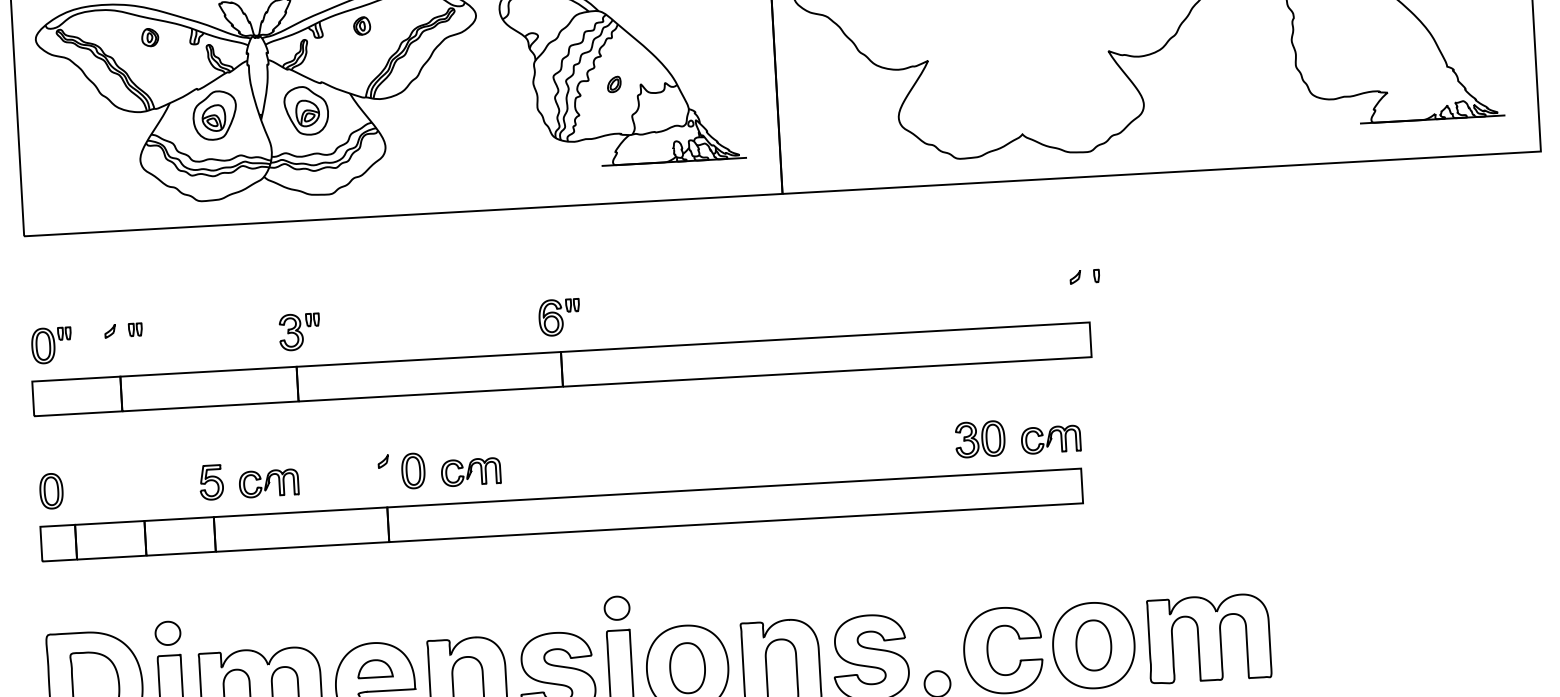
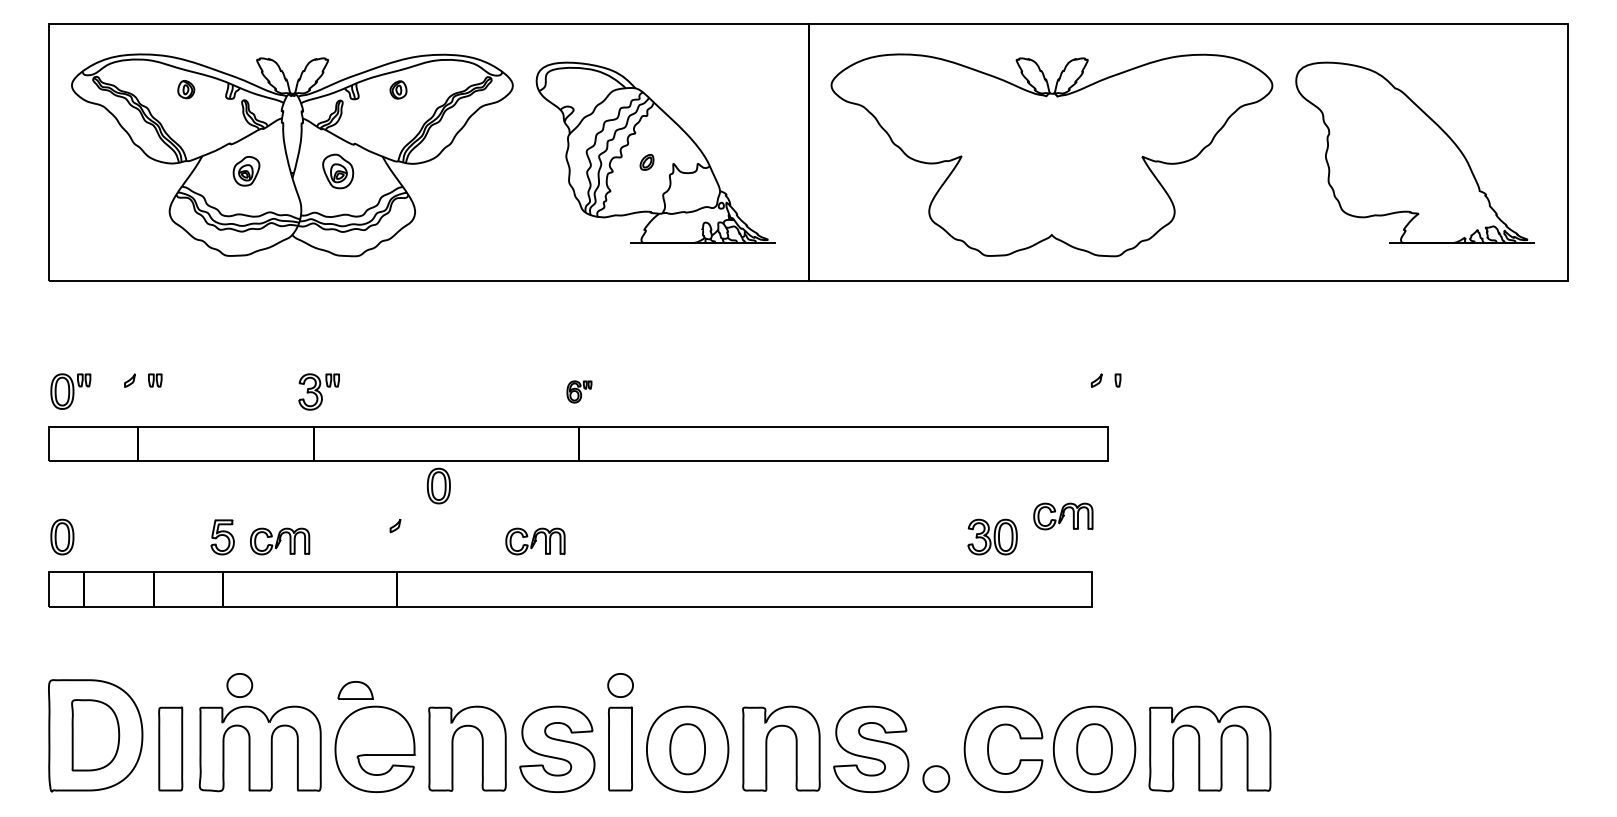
part: (305, 110) -> (337, 171), size x0.7
part: (214, 115) -> (246, 171), size x0.6
part: (559, 317) -> (579, 391), size x0.6
part: (1051, 439) -> (1063, 516), moved
part: (412, 470) -> (438, 485), moved
part: (471, 472) -> (535, 541), moved
part: (167, 633) -> (239, 685), moved
part: (374, 668) -> (355, 690), moved

